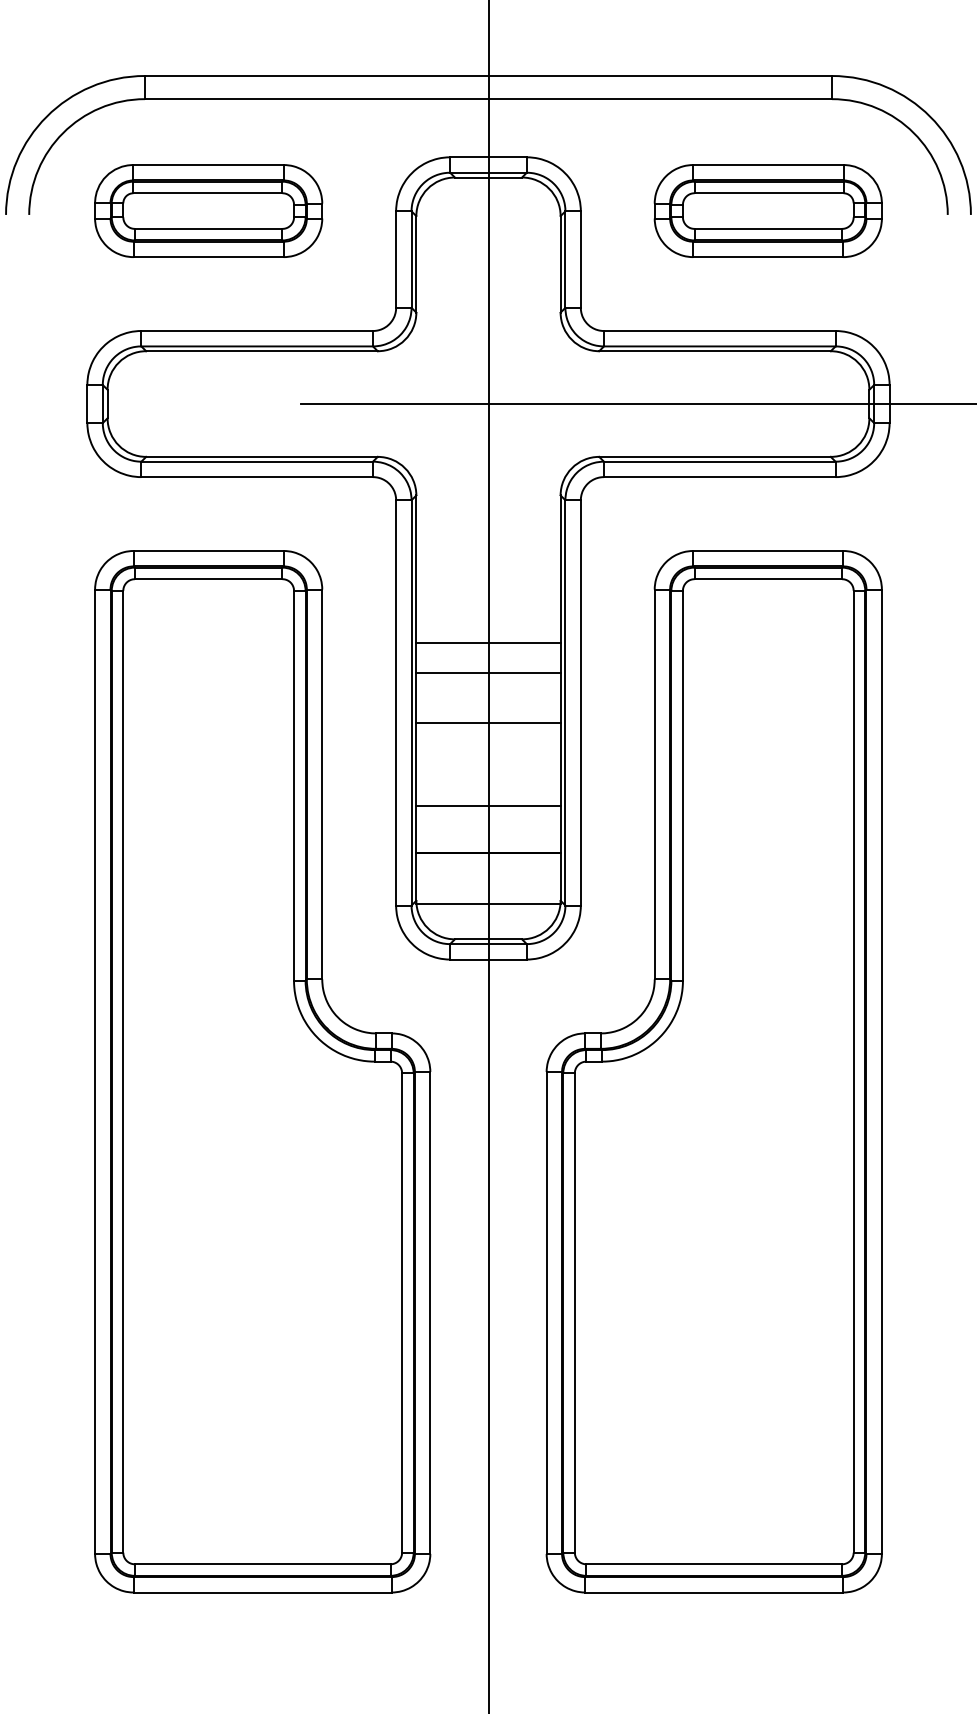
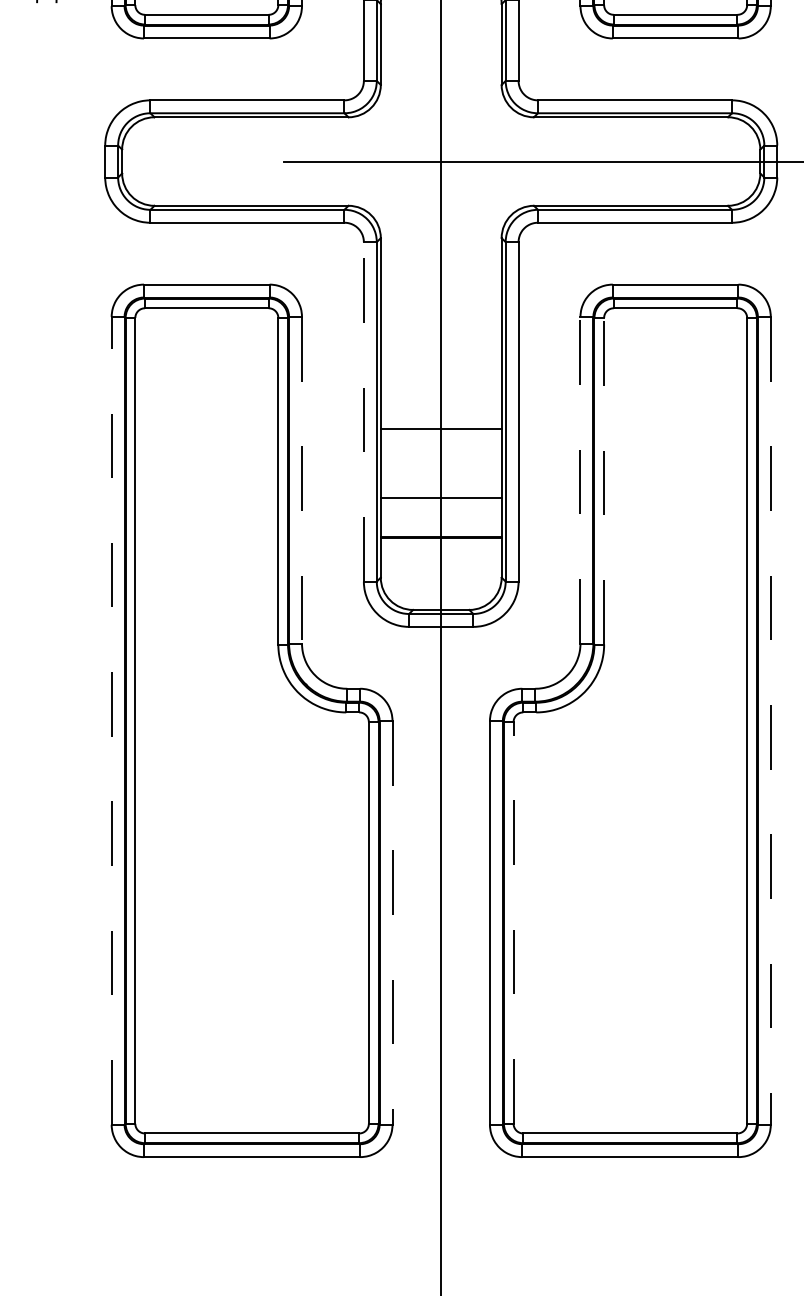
line: (488, 643) -> (441, 362), removed
line: (488, 673) -> (441, 387), removed
line: (396, 702) -> (364, 411), solid -> dashed
line: (322, 784) -> (302, 480), solid -> dashed
line: (654, 784) -> (580, 480), solid -> dashed
line: (682, 785) -> (603, 481), solid -> dashed
line: (488, 903) -> (441, 579), removed
line: (95, 1071) -> (112, 720), solid -> dashed
line: (881, 1072) -> (770, 721), solid -> dashed
line: (430, 1312) -> (392, 922), solid -> dashed
line: (574, 1312) -> (513, 922), solid -> dashed

